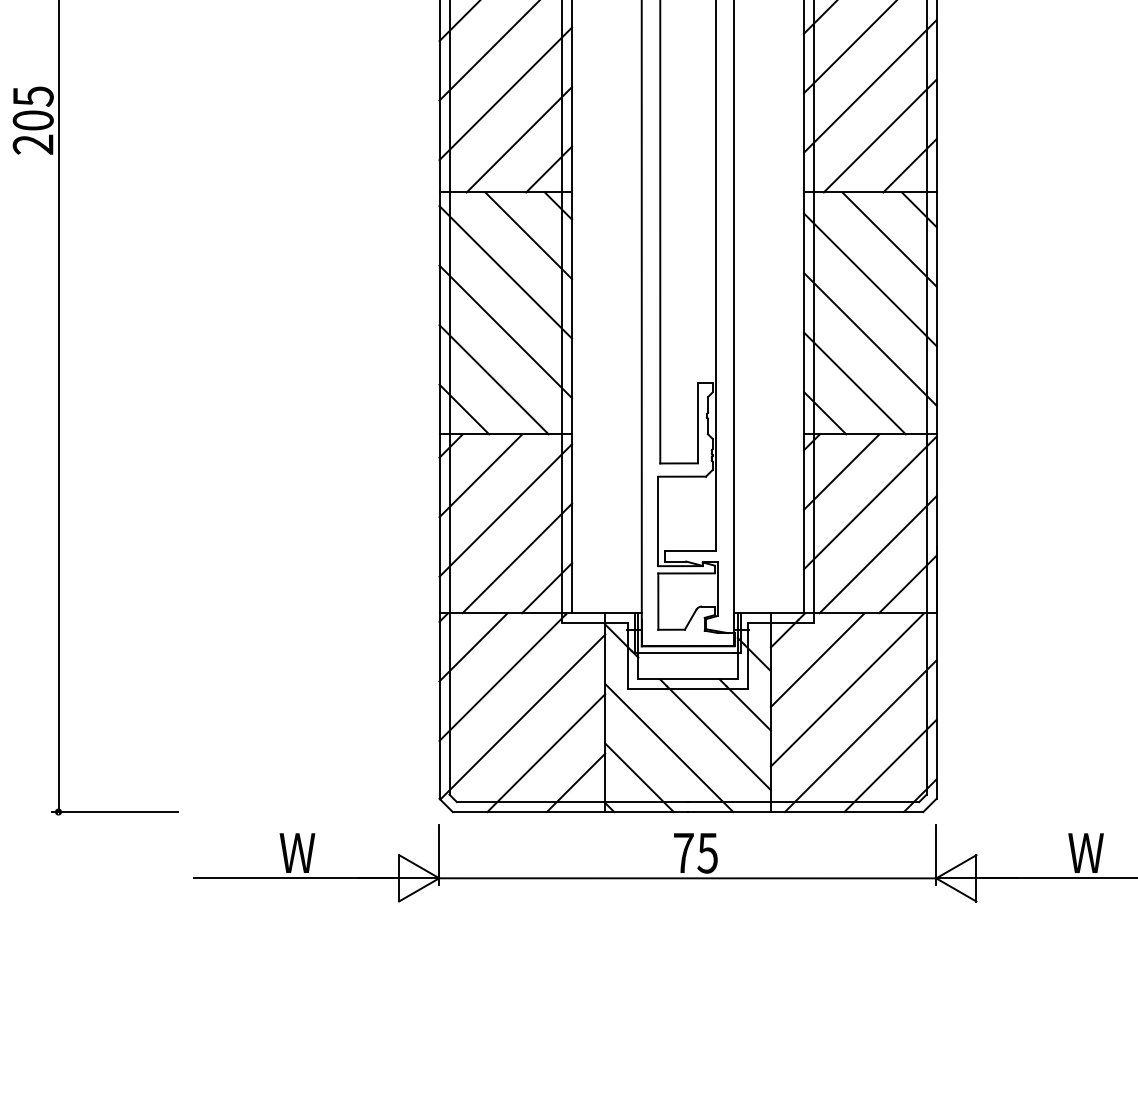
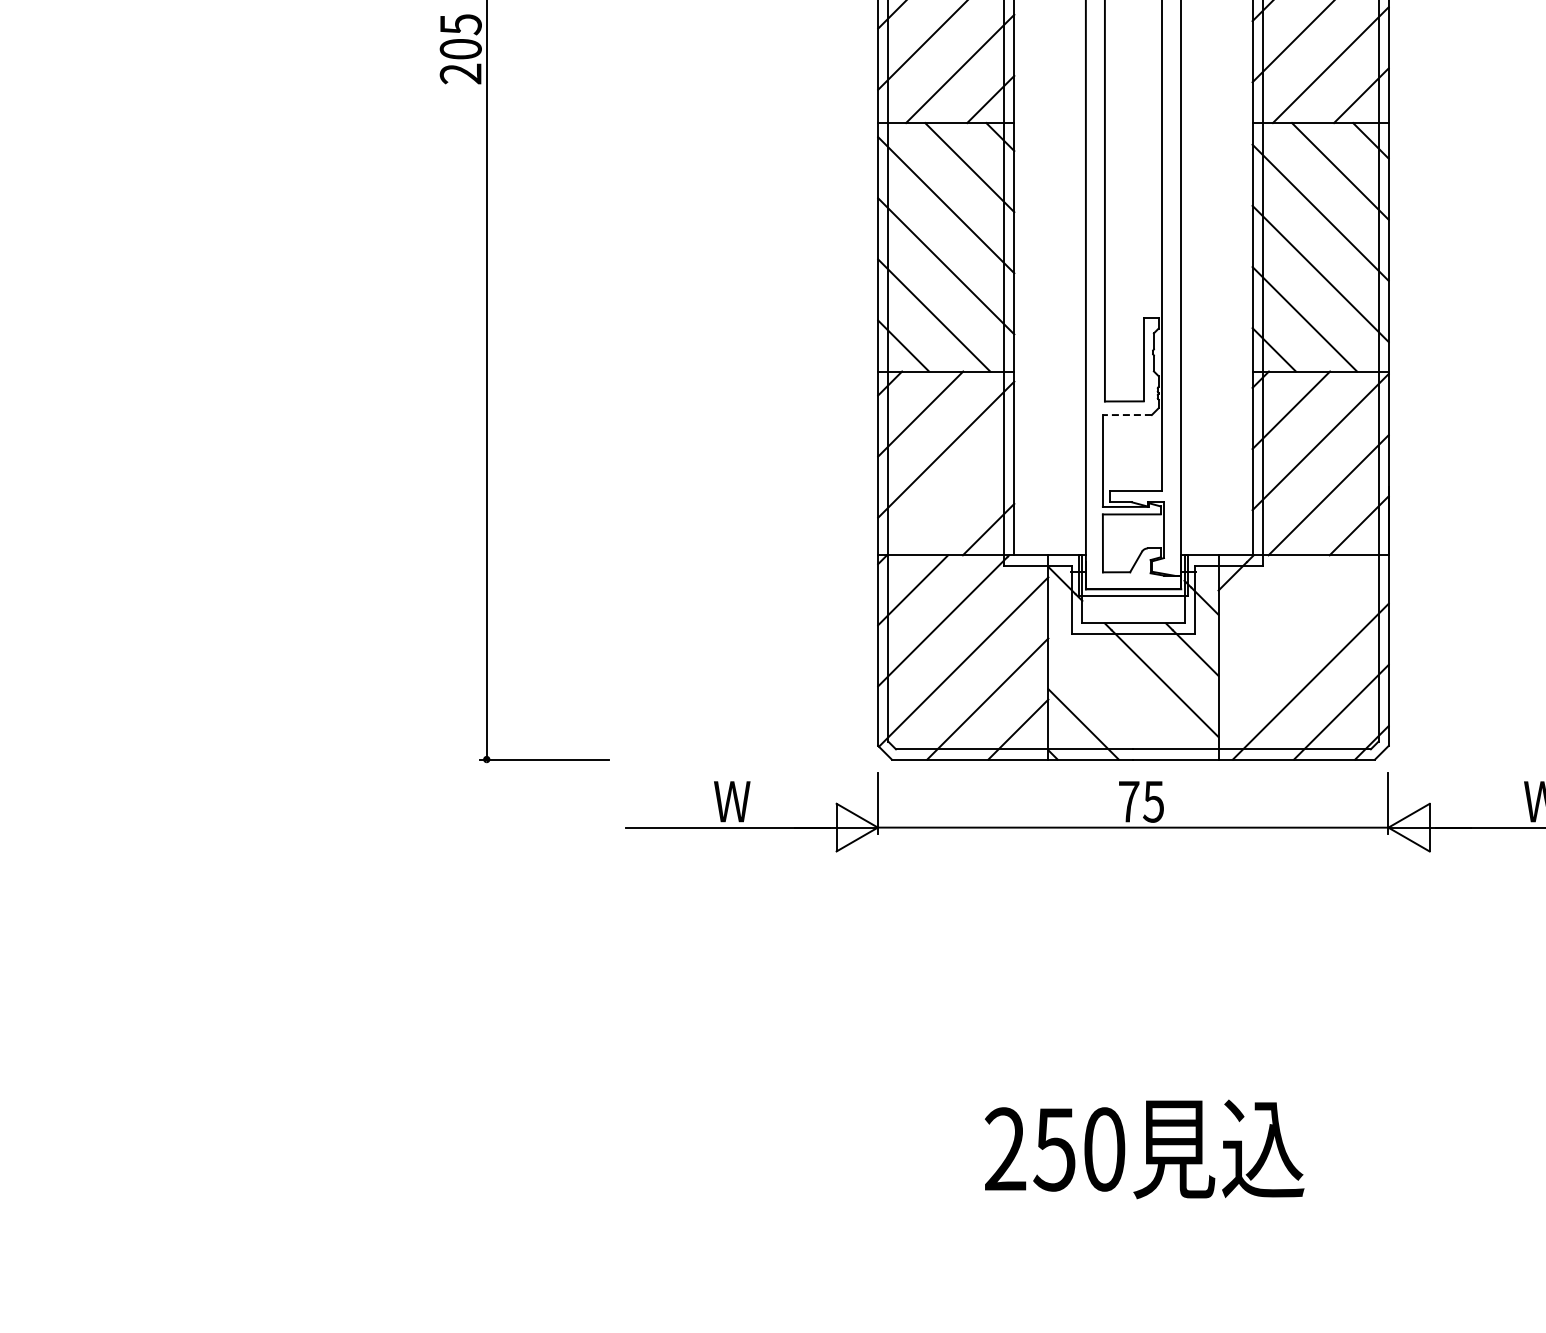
line: (682, 477) -> (1127, 415), solid -> dashed
line: (516, 557) -> (957, 498), removed
line: (817, 660) -> (1266, 603), removed
line: (847, 689) -> (1297, 633), removed
line: (668, 747) -> (1113, 693), removed

